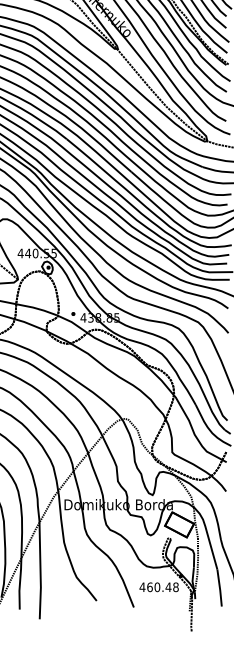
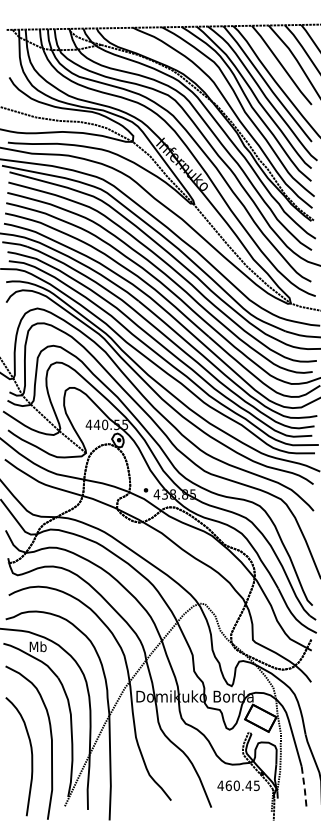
text: (175, 587) -> (256, 785), 460.48 -> 460.45
line: (219, 588) -> (304, 787), solid -> dashed

